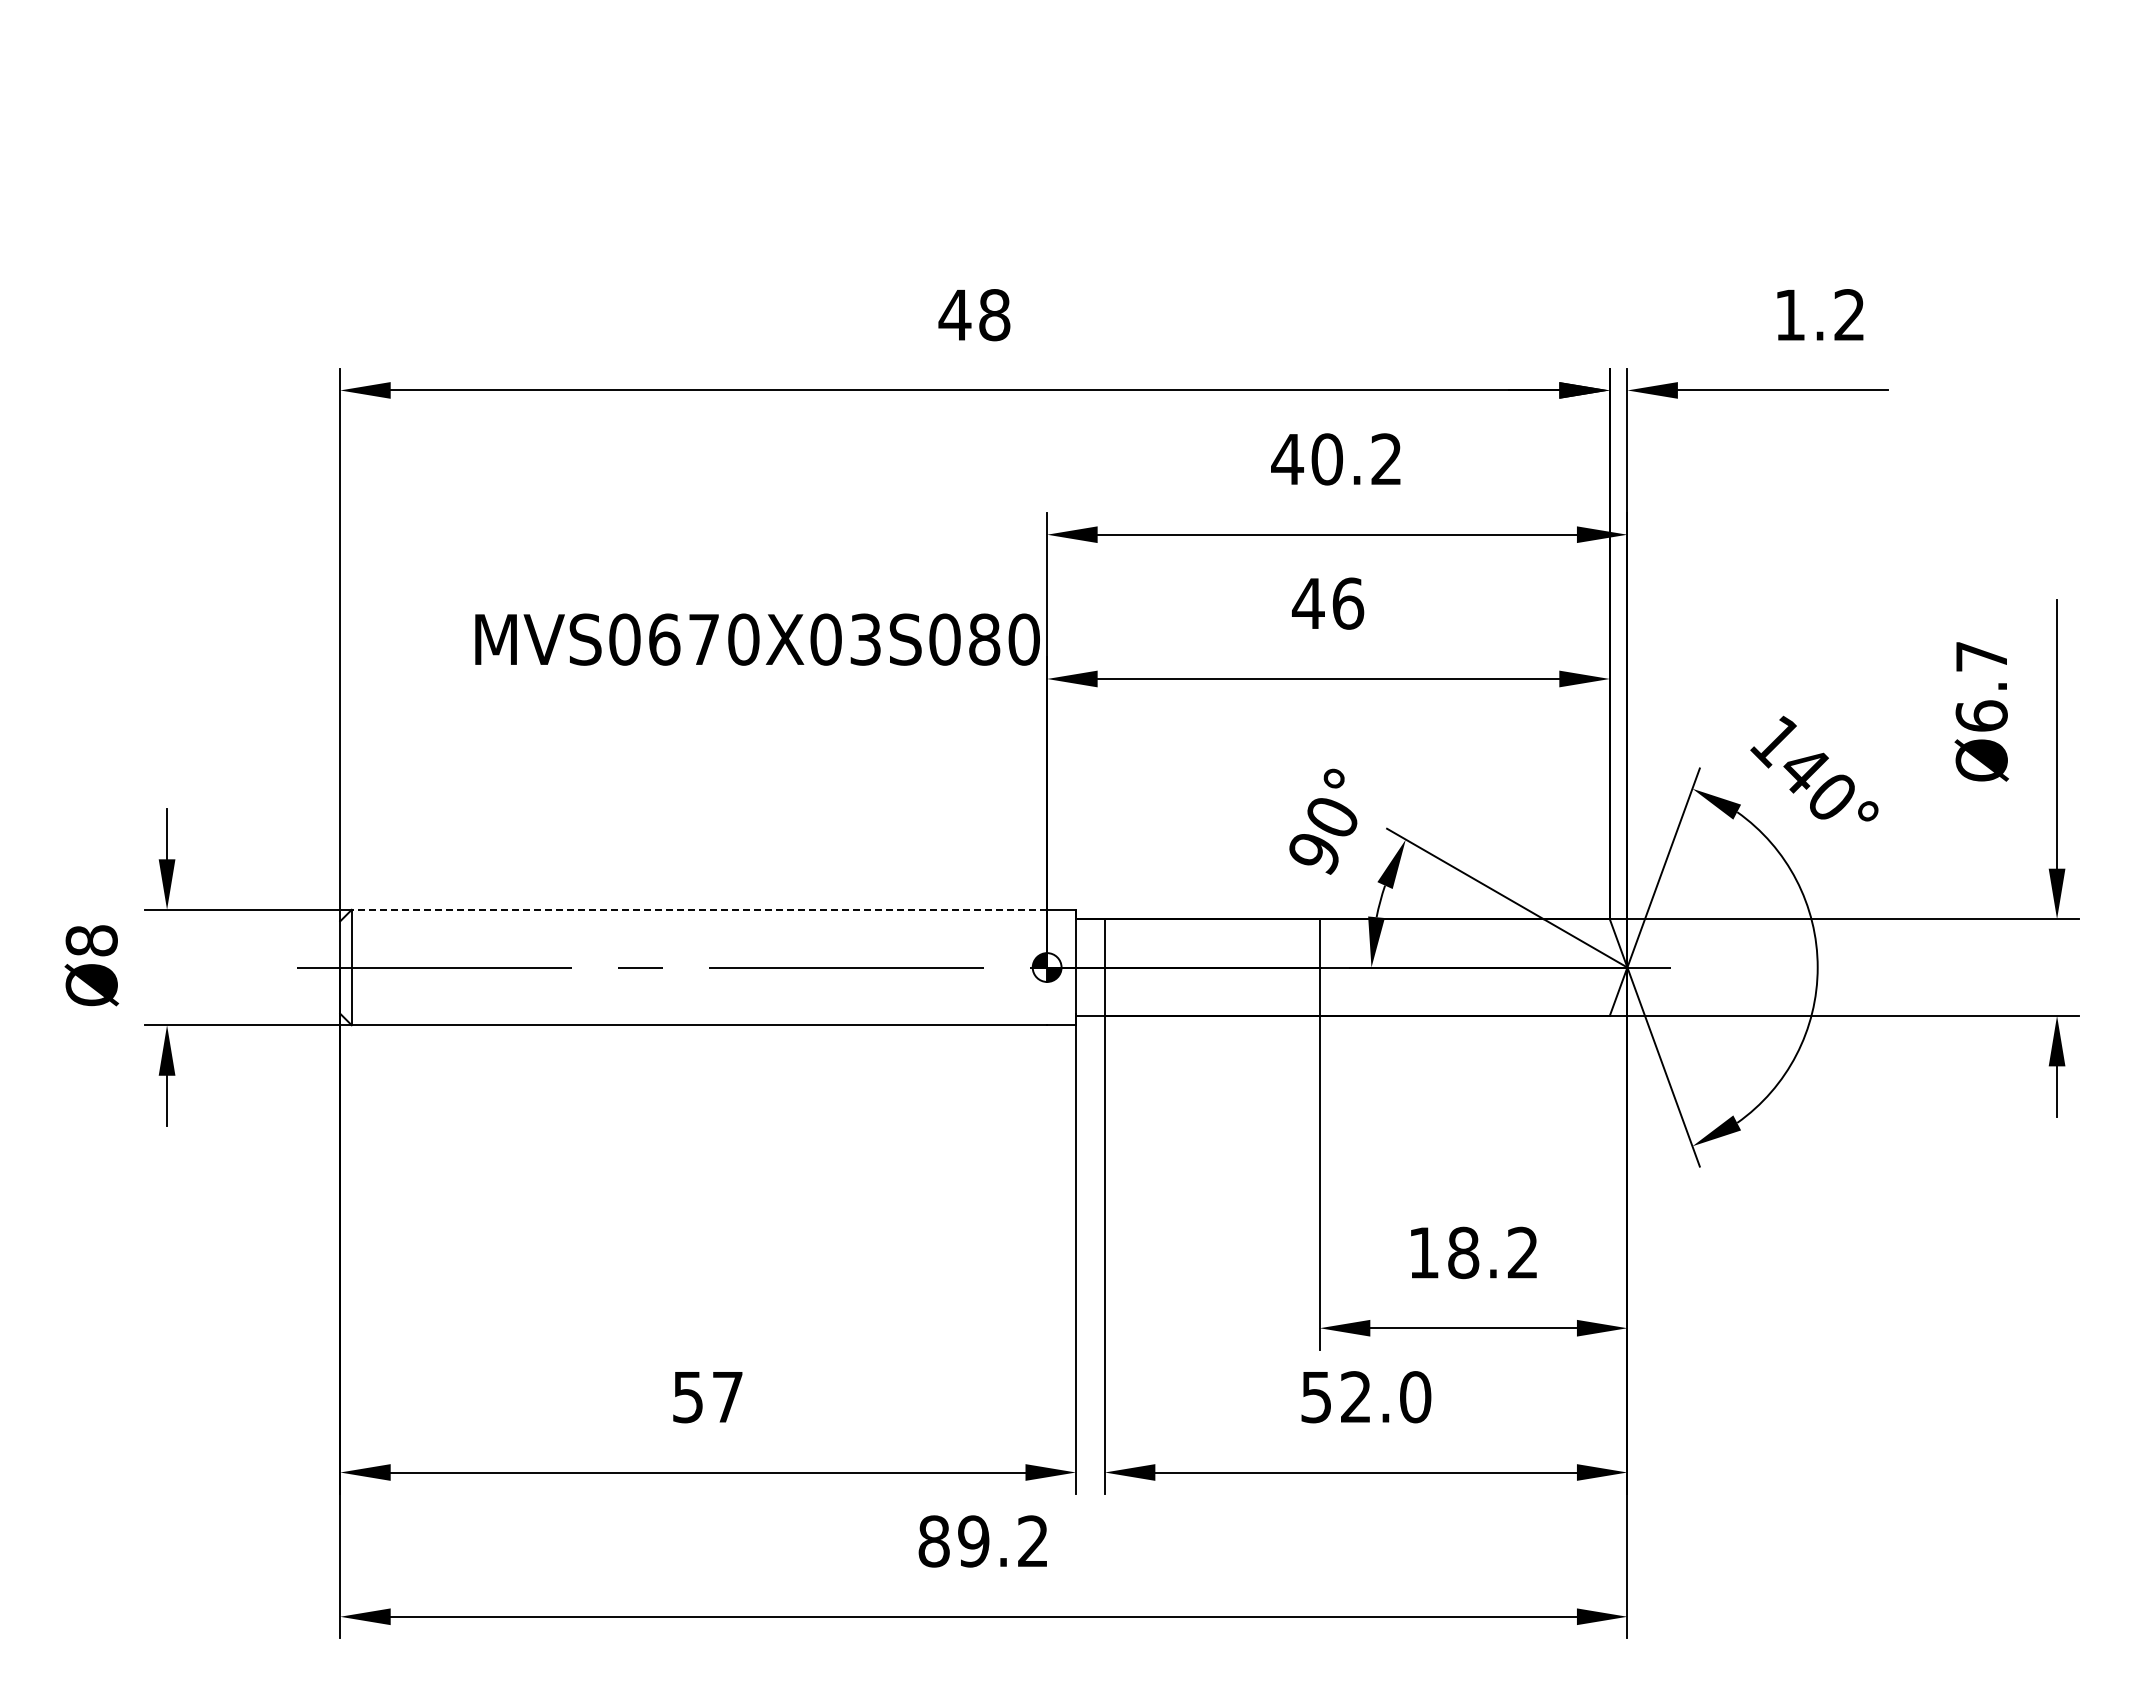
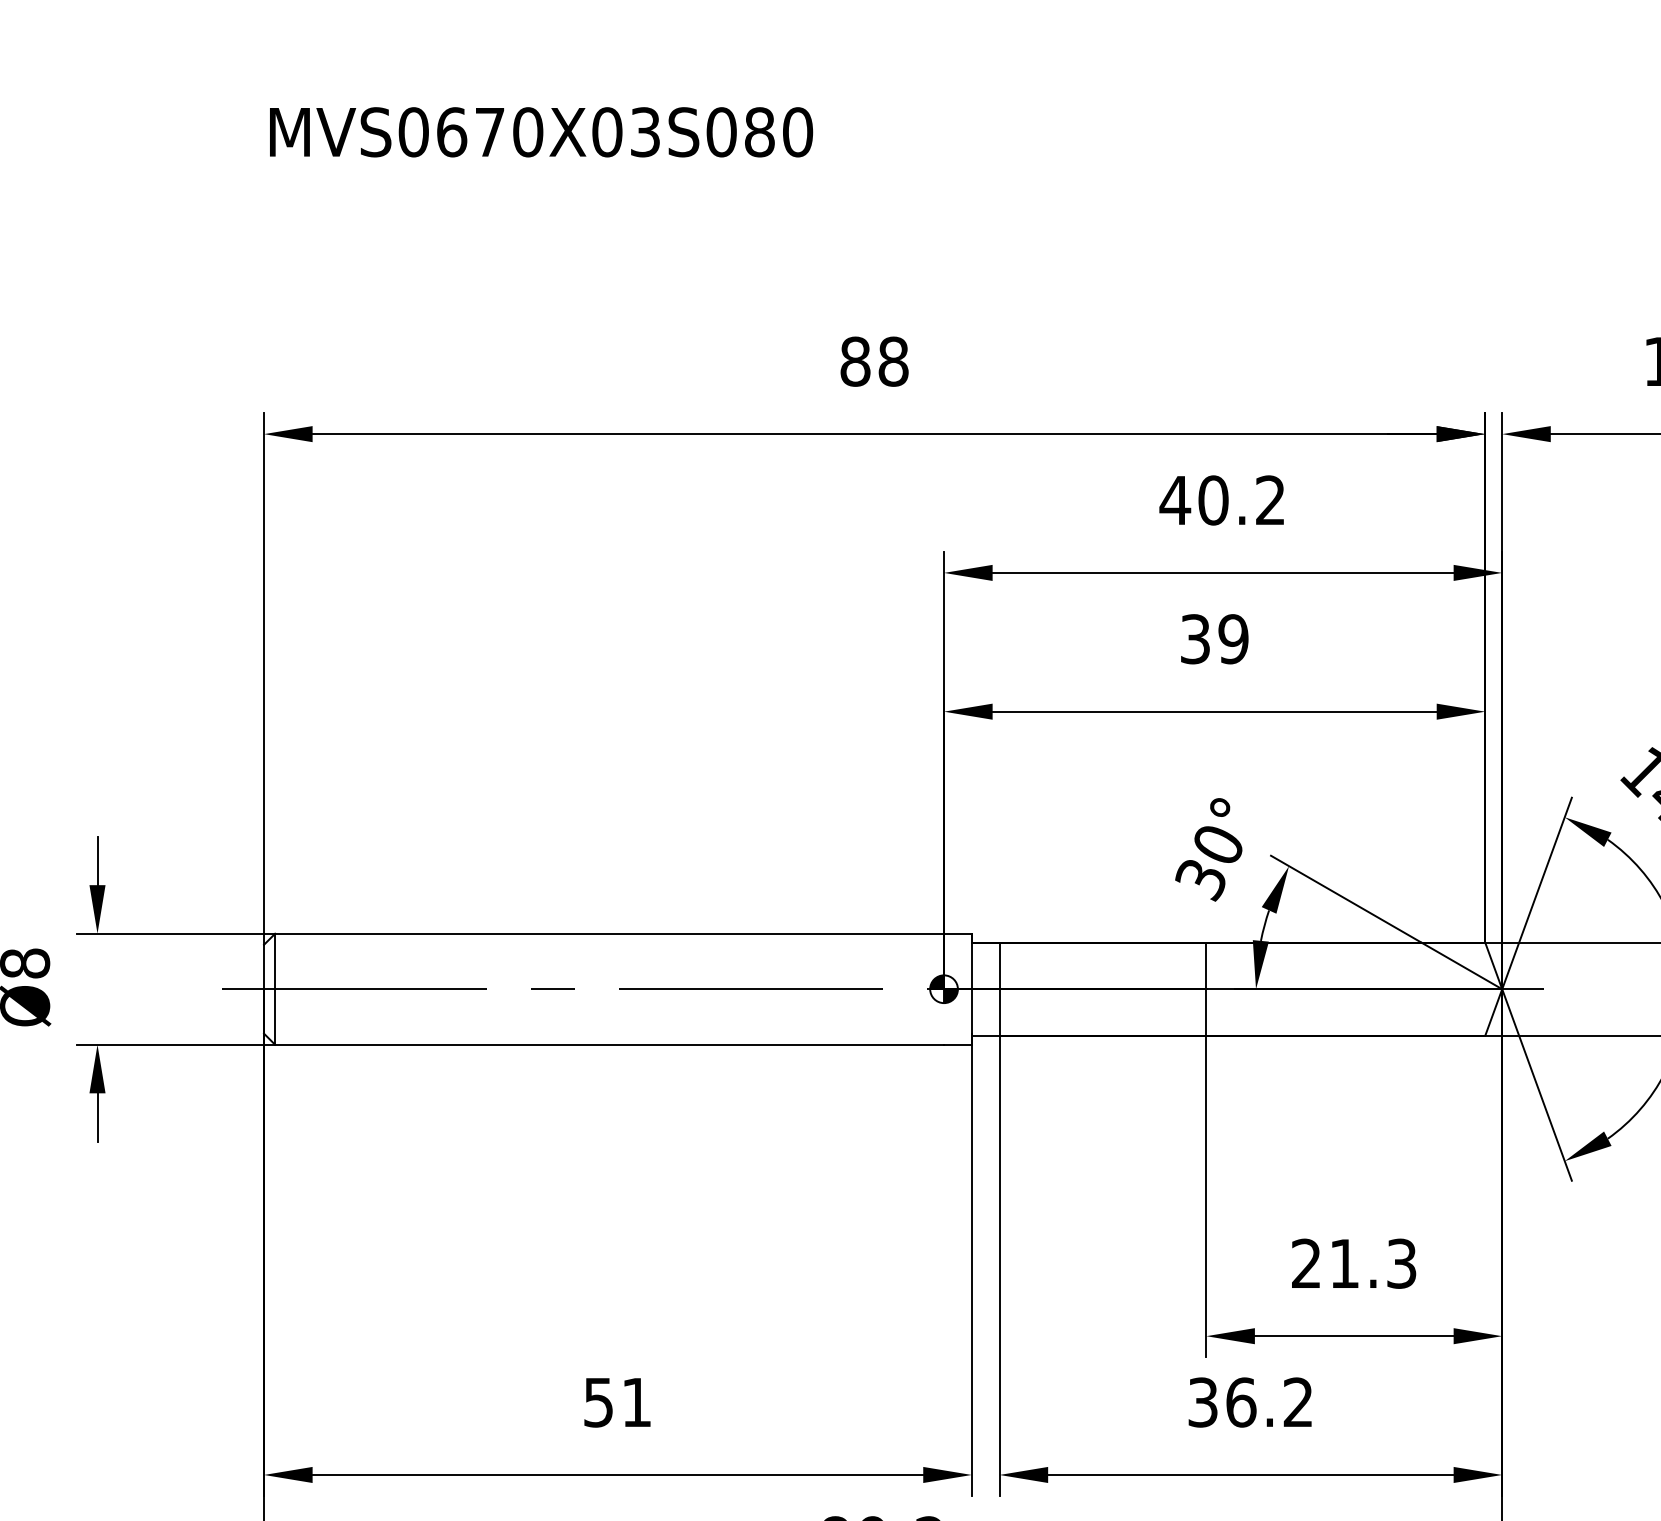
text: (954, 315) -> (854, 362), 48 -> 88
text: (1327, 603) -> (1213, 639), 46 -> 39
text: (757, 639) -> (541, 132), moved
text: (1313, 854) -> (1200, 880), 90° -> 30°
line: (699, 909) -> (609, 933), dashed -> solid
text: (1472, 1252) -> (1353, 1263), 18.2 -> 21.3
text: (727, 1397) -> (636, 1402), 57 -> 51
text: (1366, 1397) -> (1251, 1402), 52.0 -> 36.2

